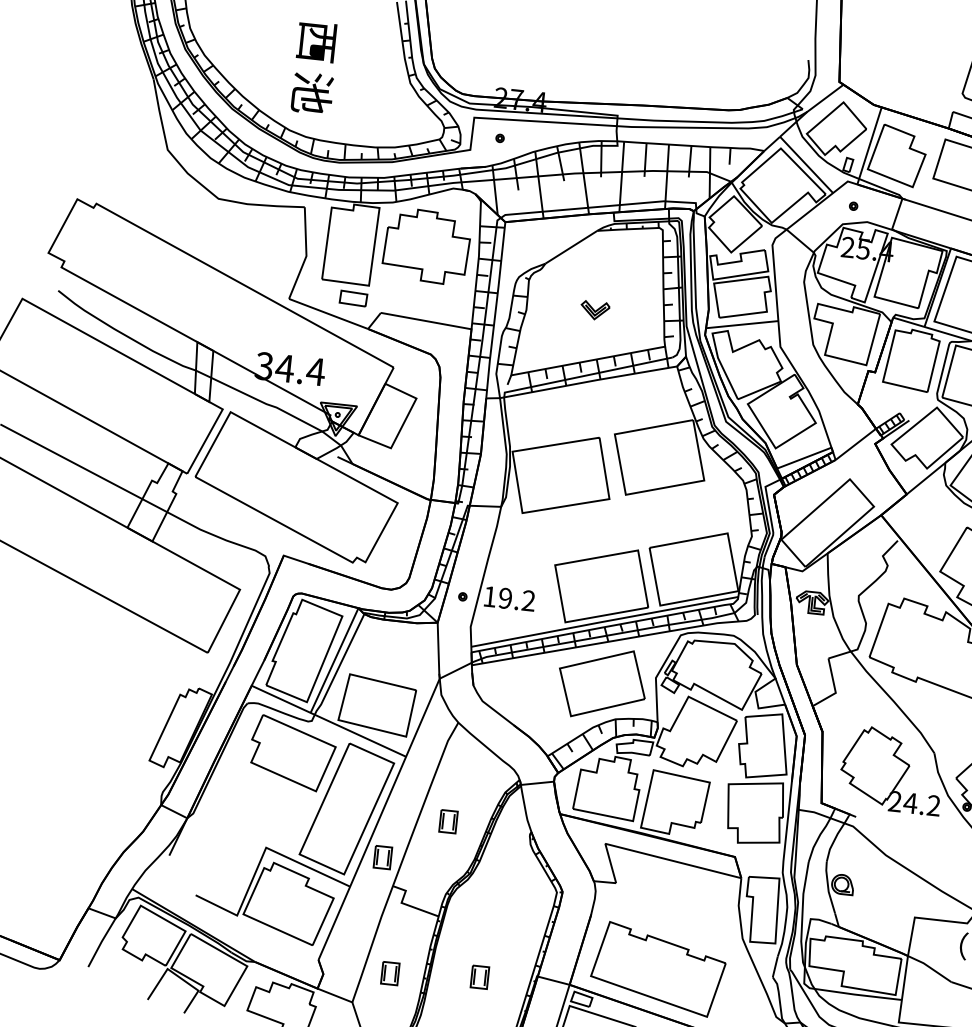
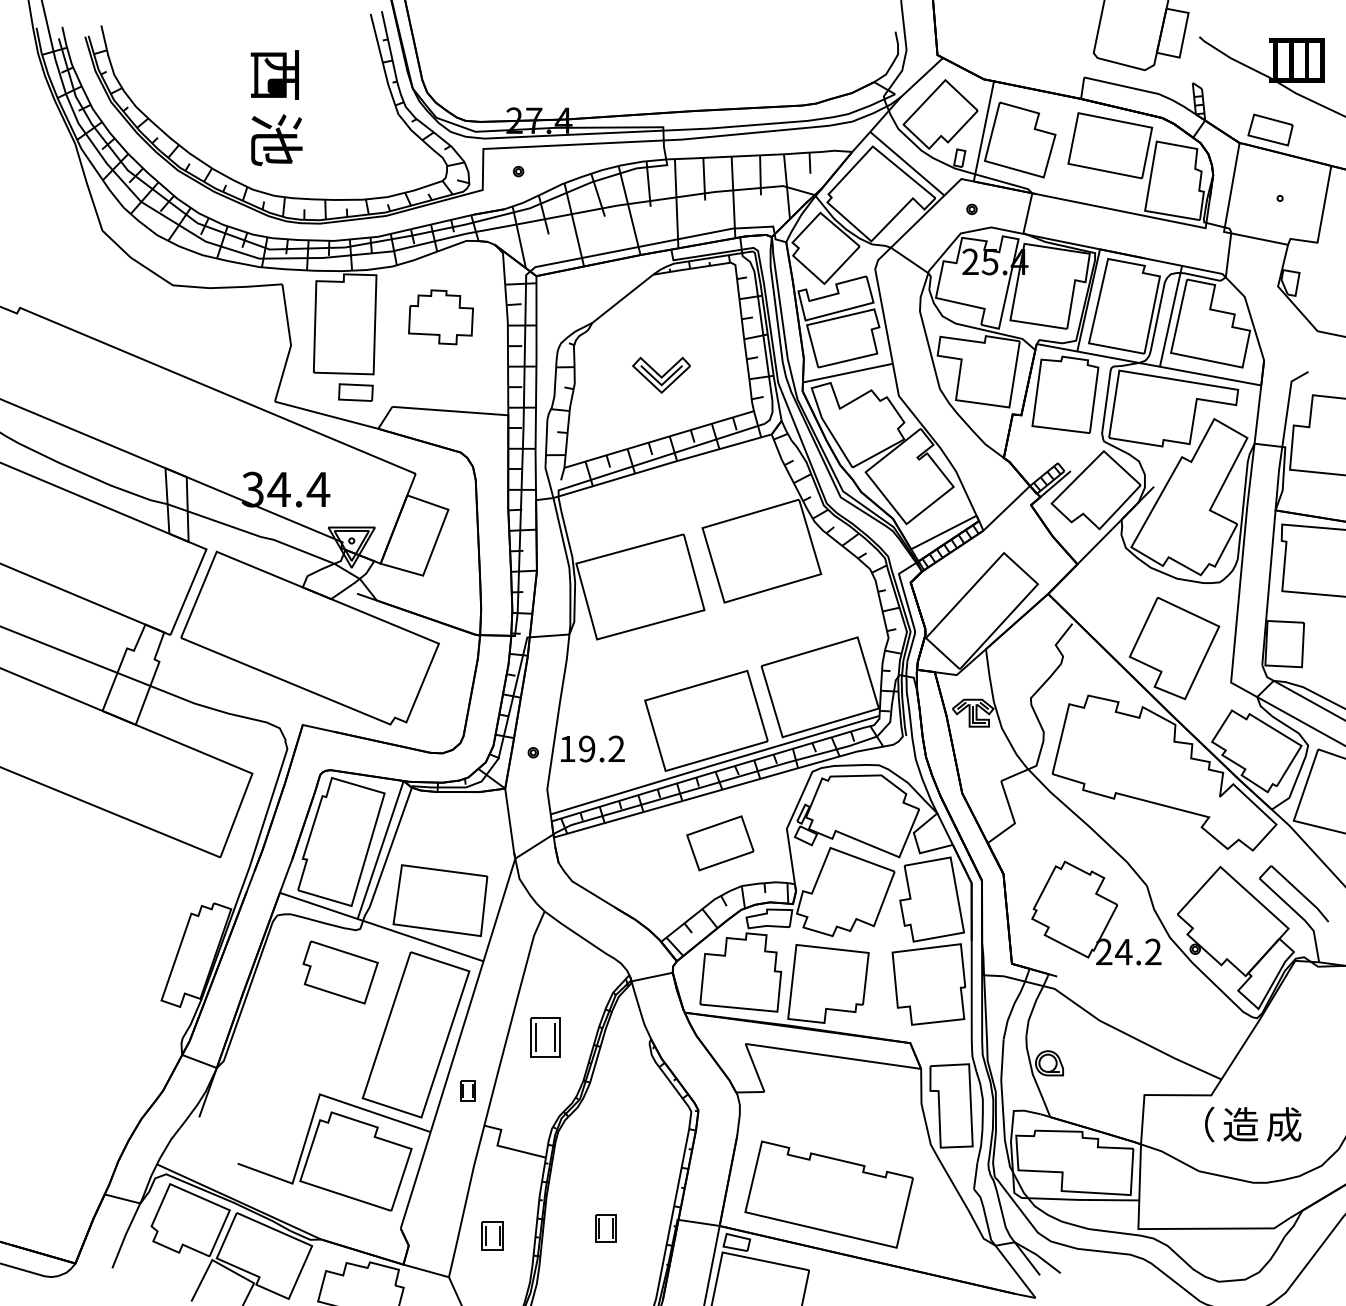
part: (426, 246) -> (440, 317), size x0.6
part: (594, 310) -> (660, 375), size x1.6
part: (602, 683) -> (720, 843), size x0.6
part: (292, 753) -> (340, 972), size x0.7
part: (448, 821) -> (545, 1036), size x1.4
part: (382, 857) -> (467, 1090), size x0.7

